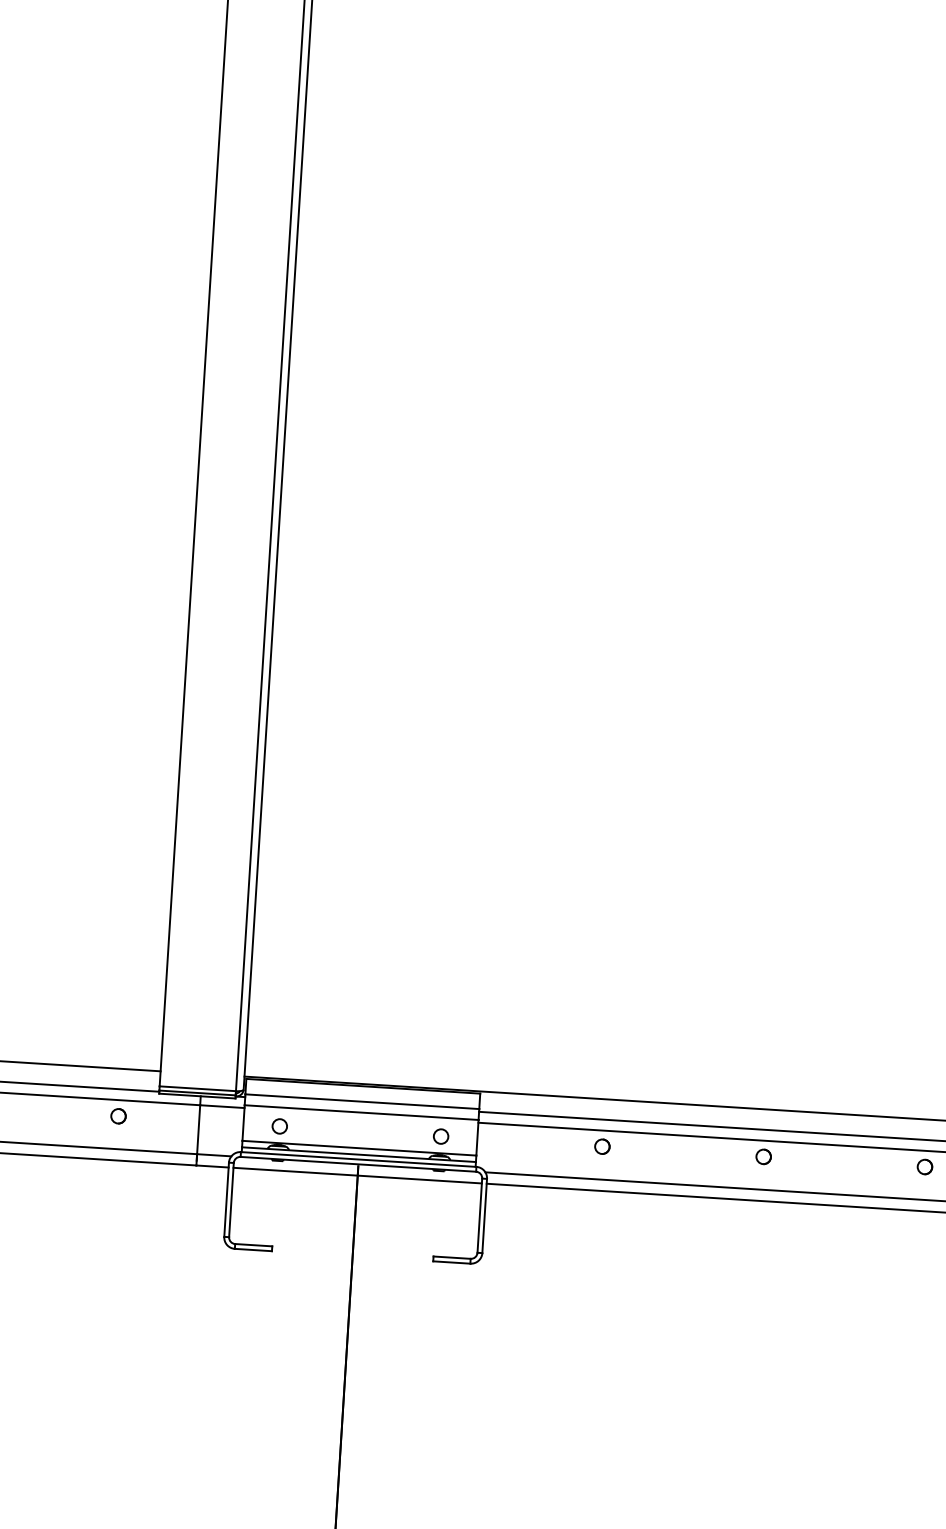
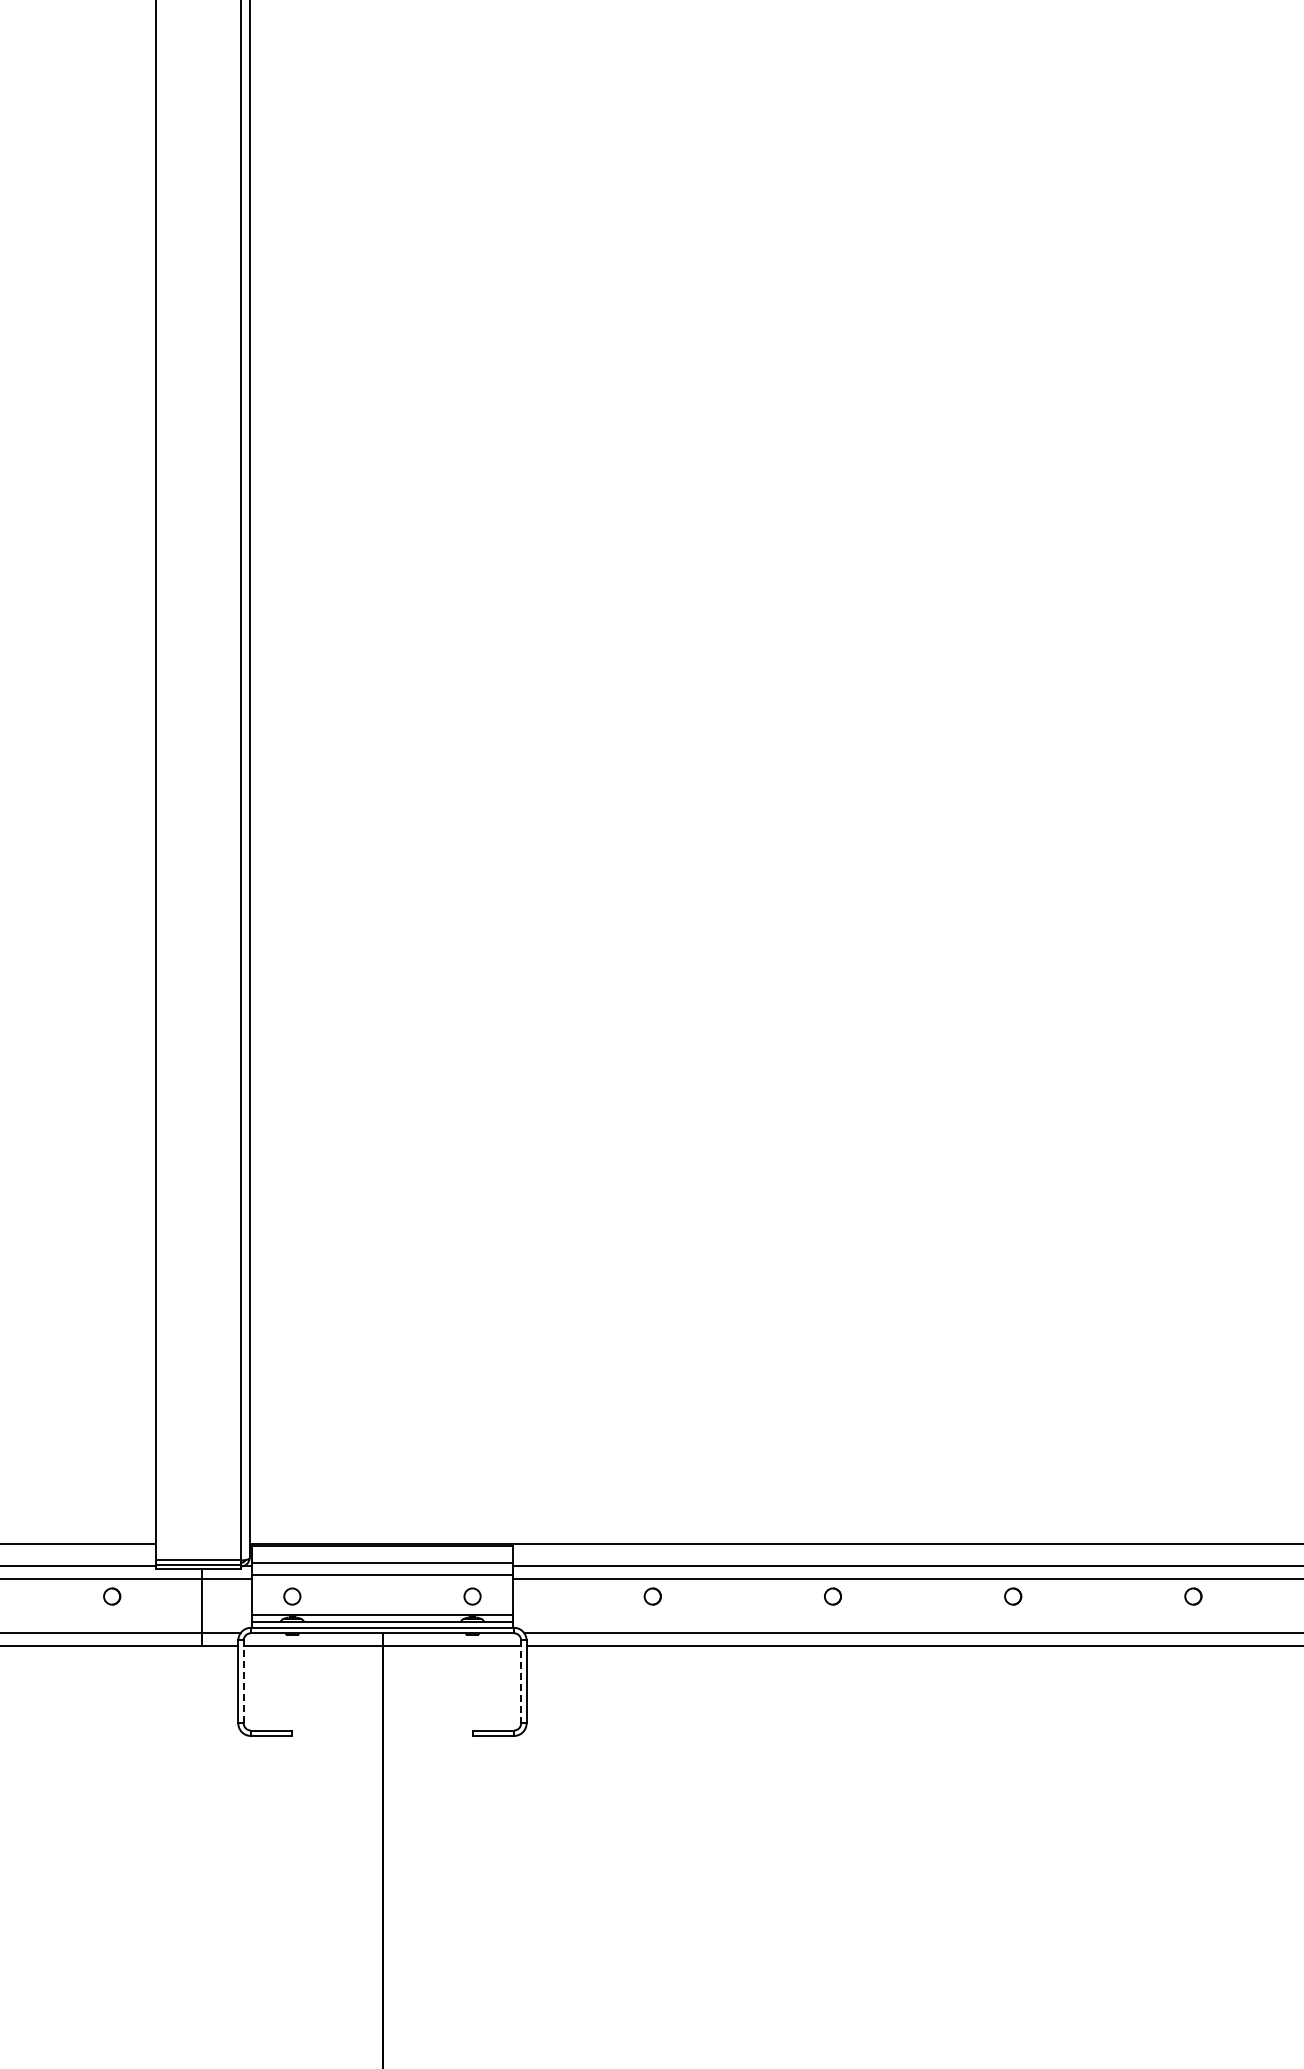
line: (231, 1199) -> (243, 1681), solid -> dashed
line: (480, 1216) -> (521, 1682), solid -> dashed

